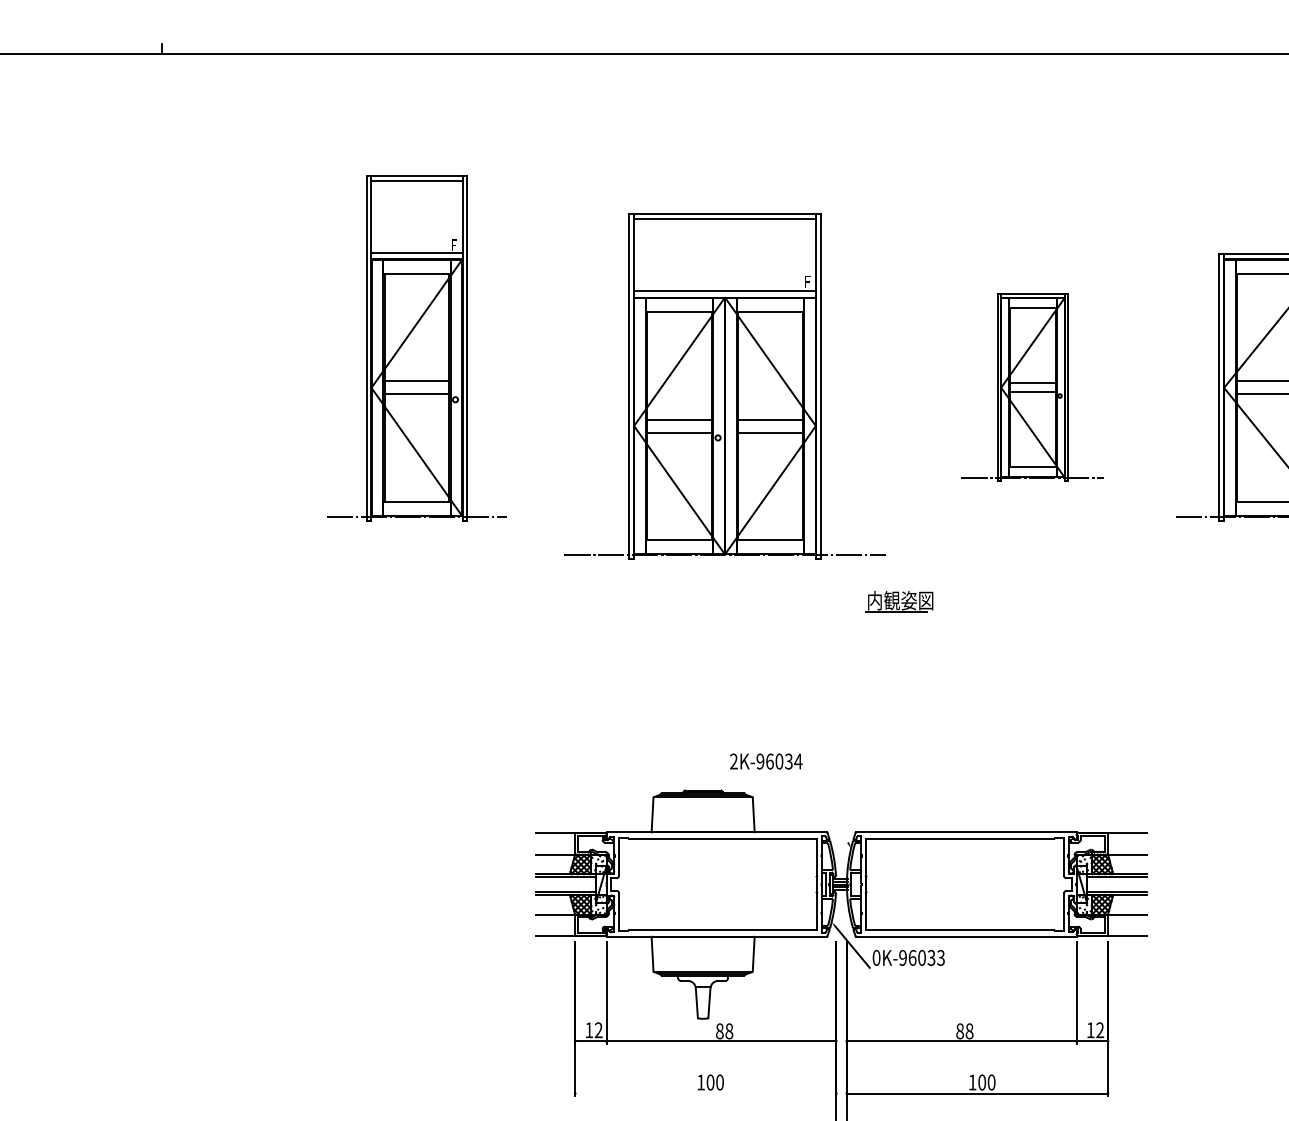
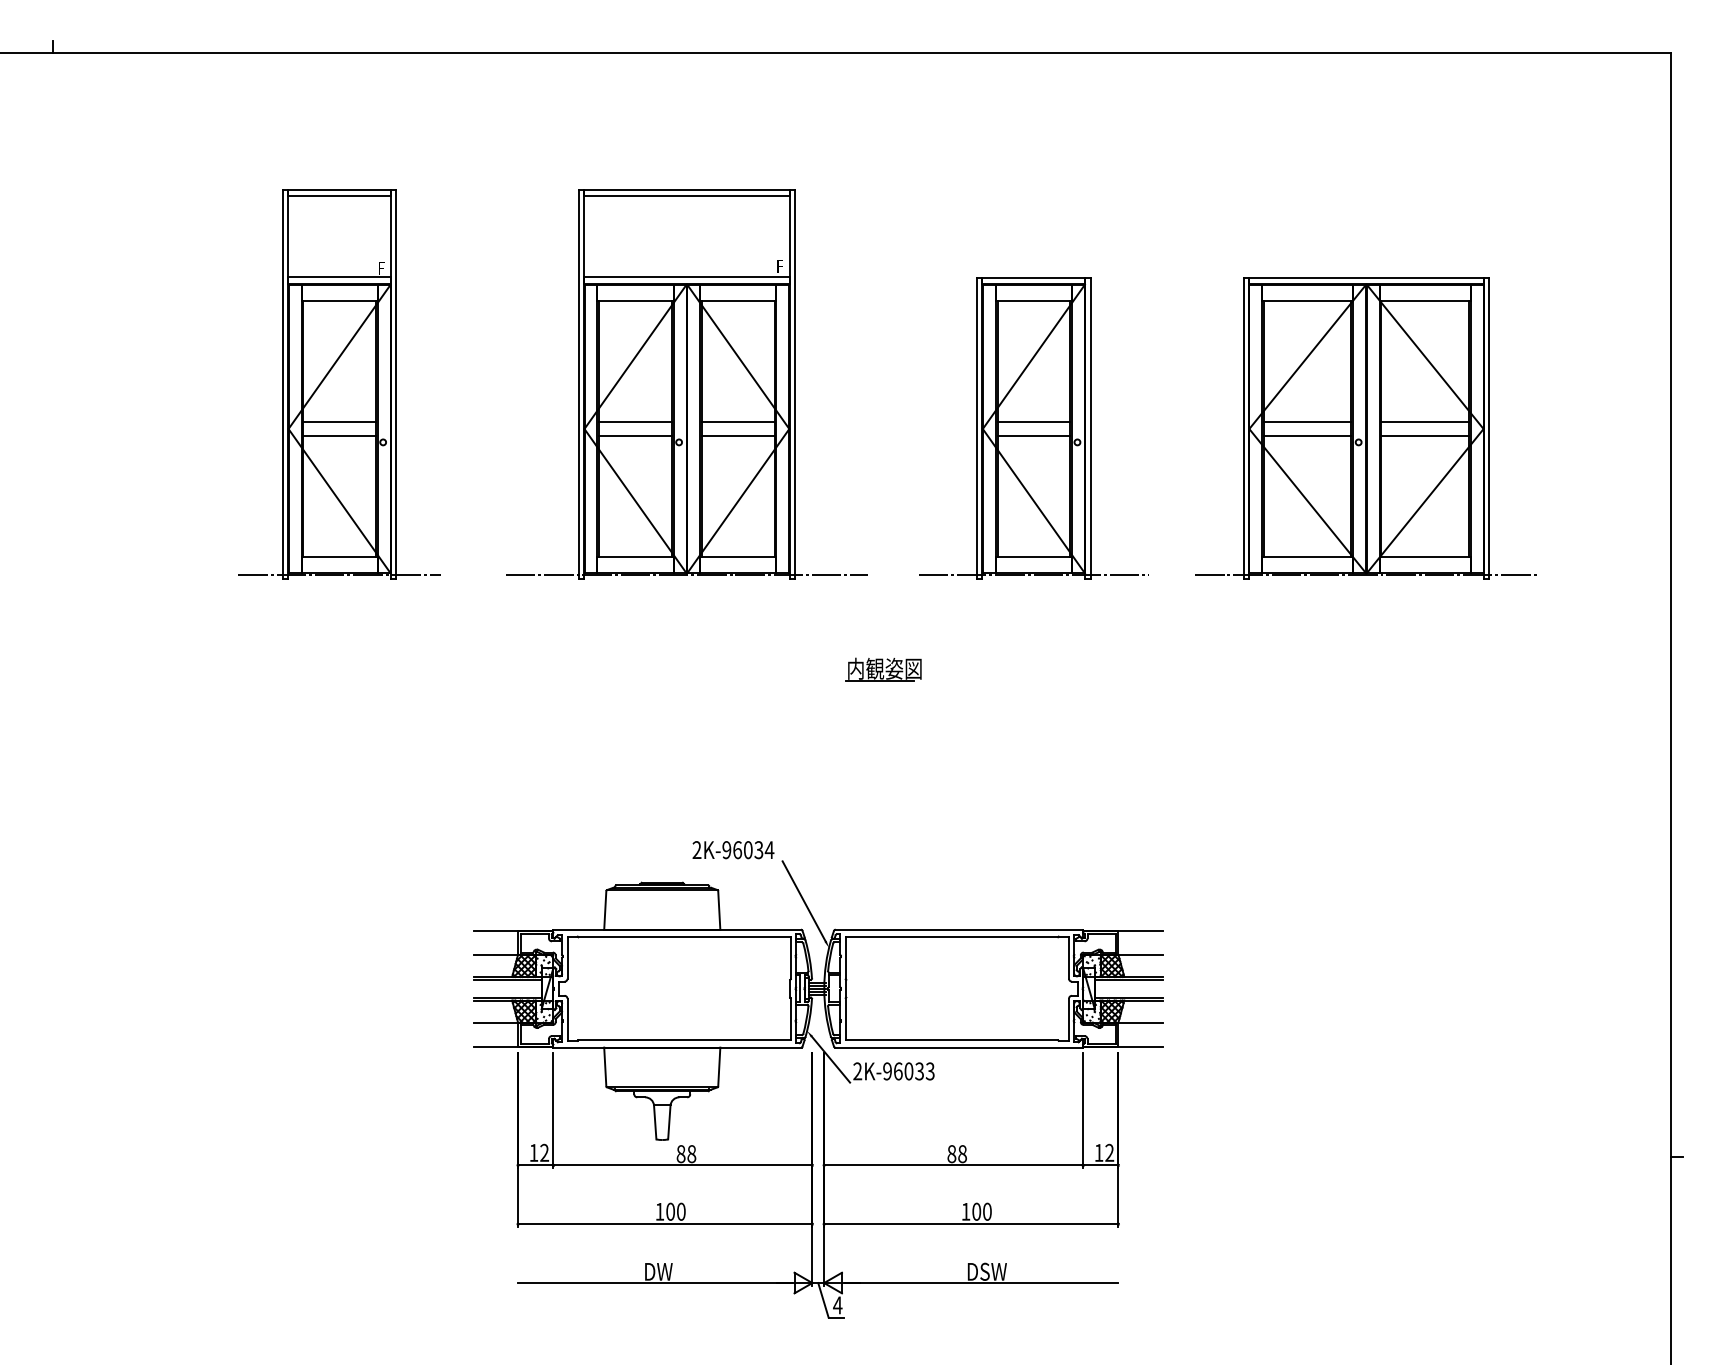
part: (724, 386) -> (686, 384), moved
part: (1032, 387) -> (1033, 428), size x1.43
line: (828, 807) -> (803, 901), added
text: (876, 958) -> (857, 1071), 0K-96033 -> 2K-96033
line: (705, 1093) -> (665, 1224), added

